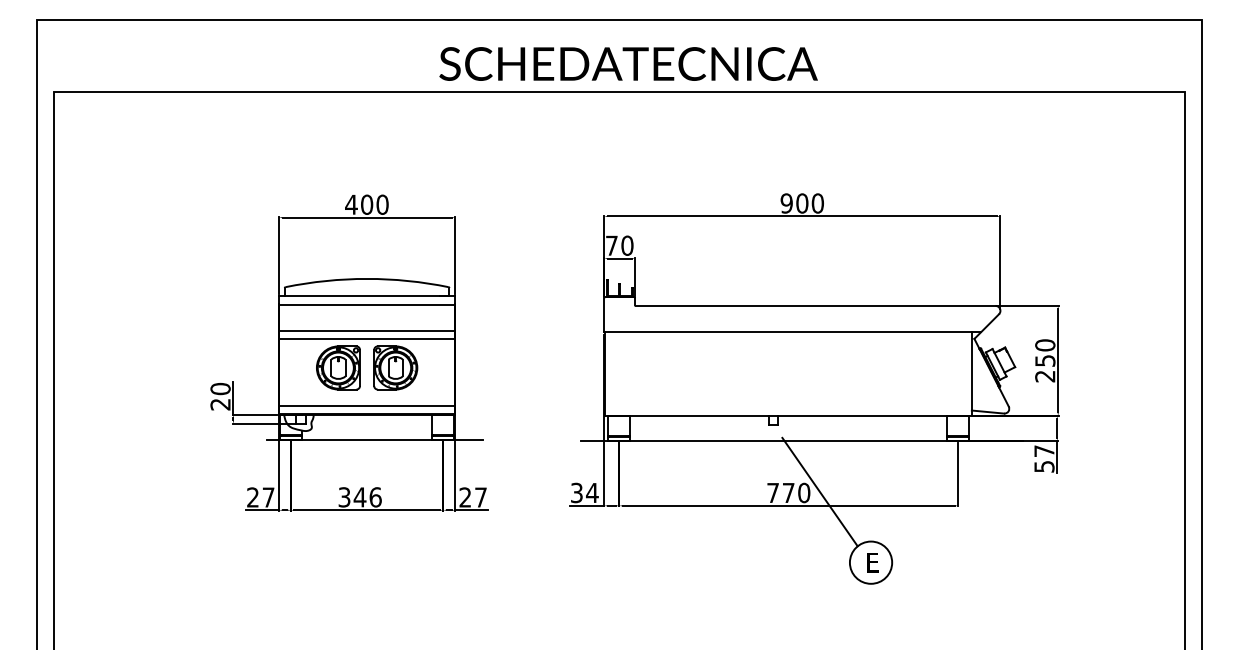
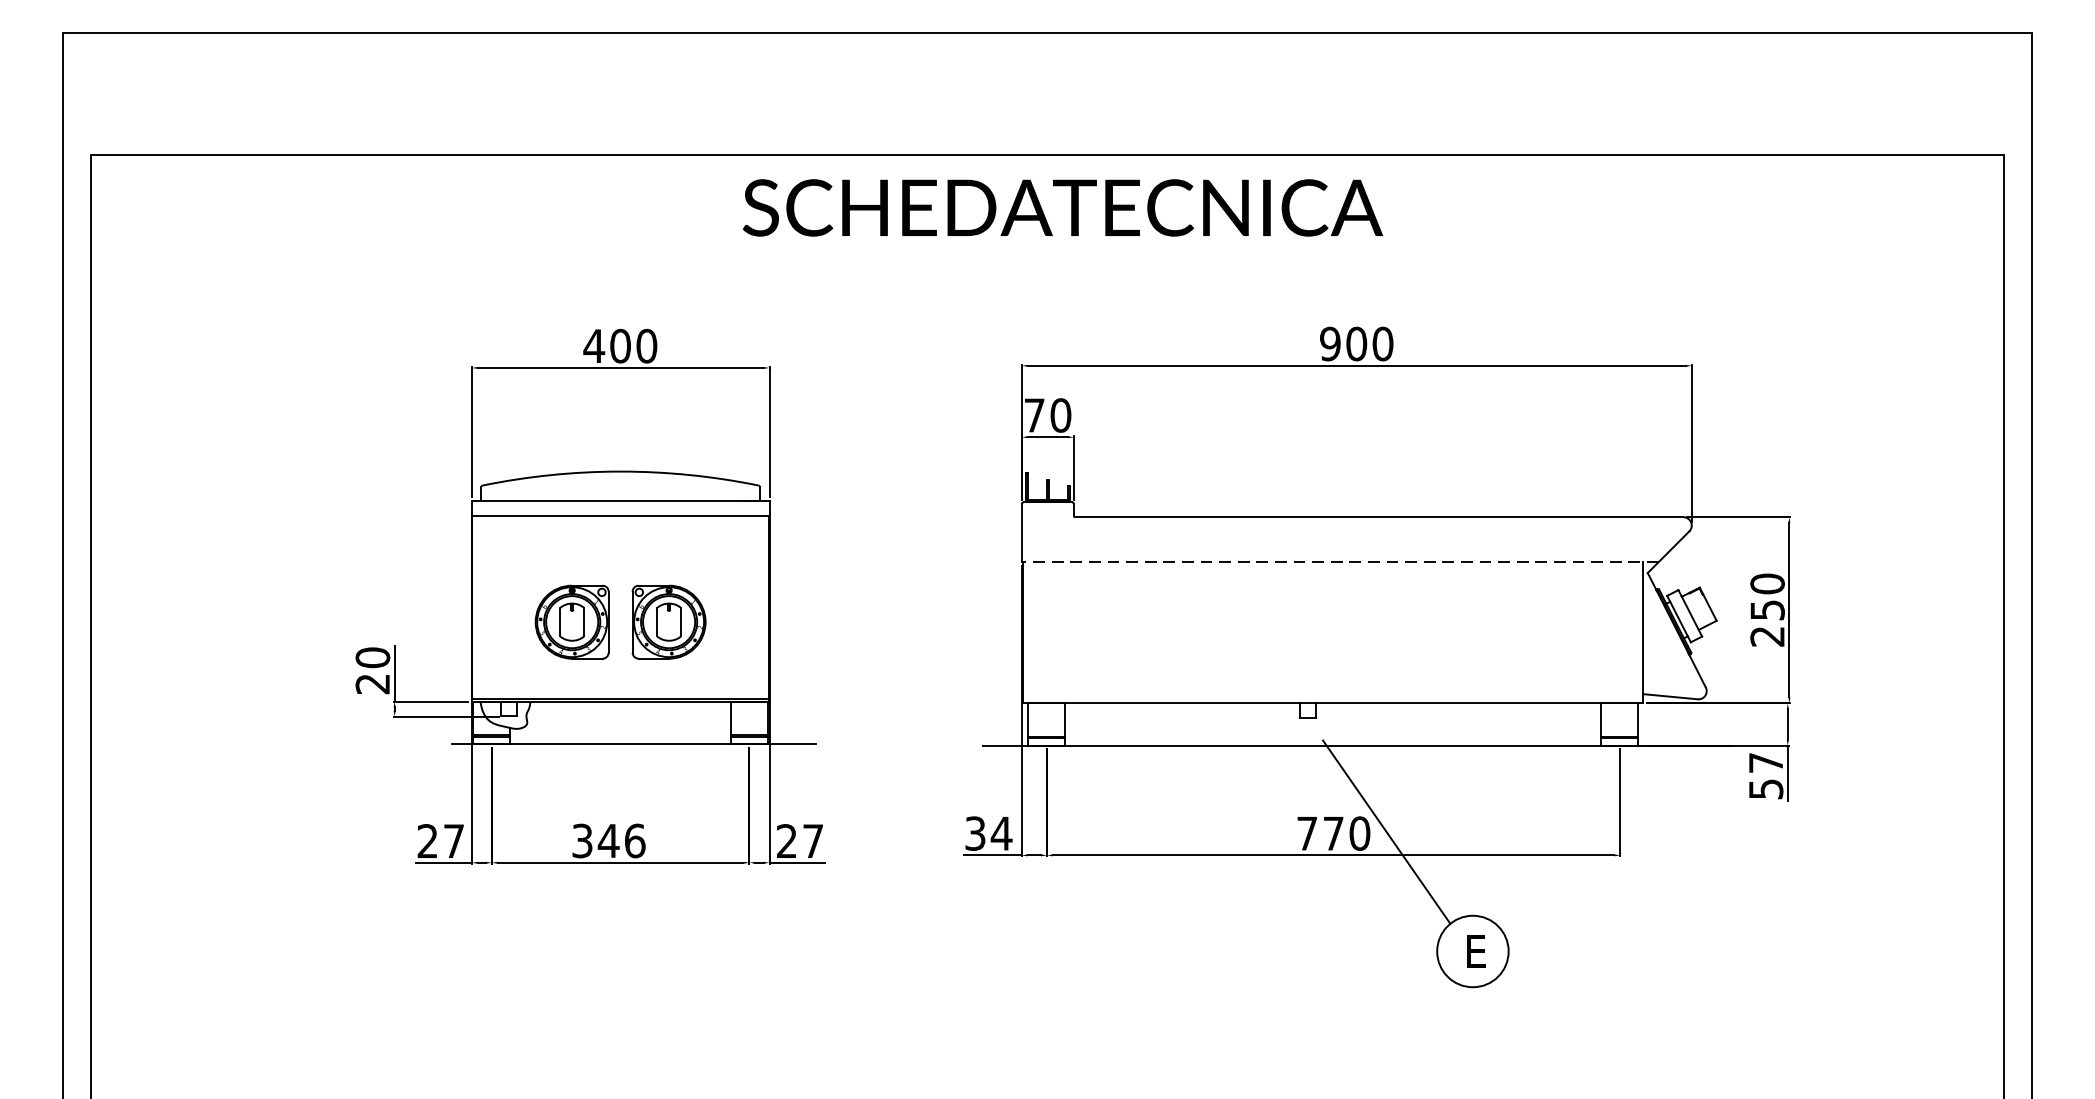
text: (628, 63) -> (1062, 207), moved
line: (366, 331) -> (619, 560), removed
line: (792, 332) -> (1340, 562), solid -> dashed
line: (366, 338) -> (619, 572), removed
line: (366, 406) -> (619, 687), removed

